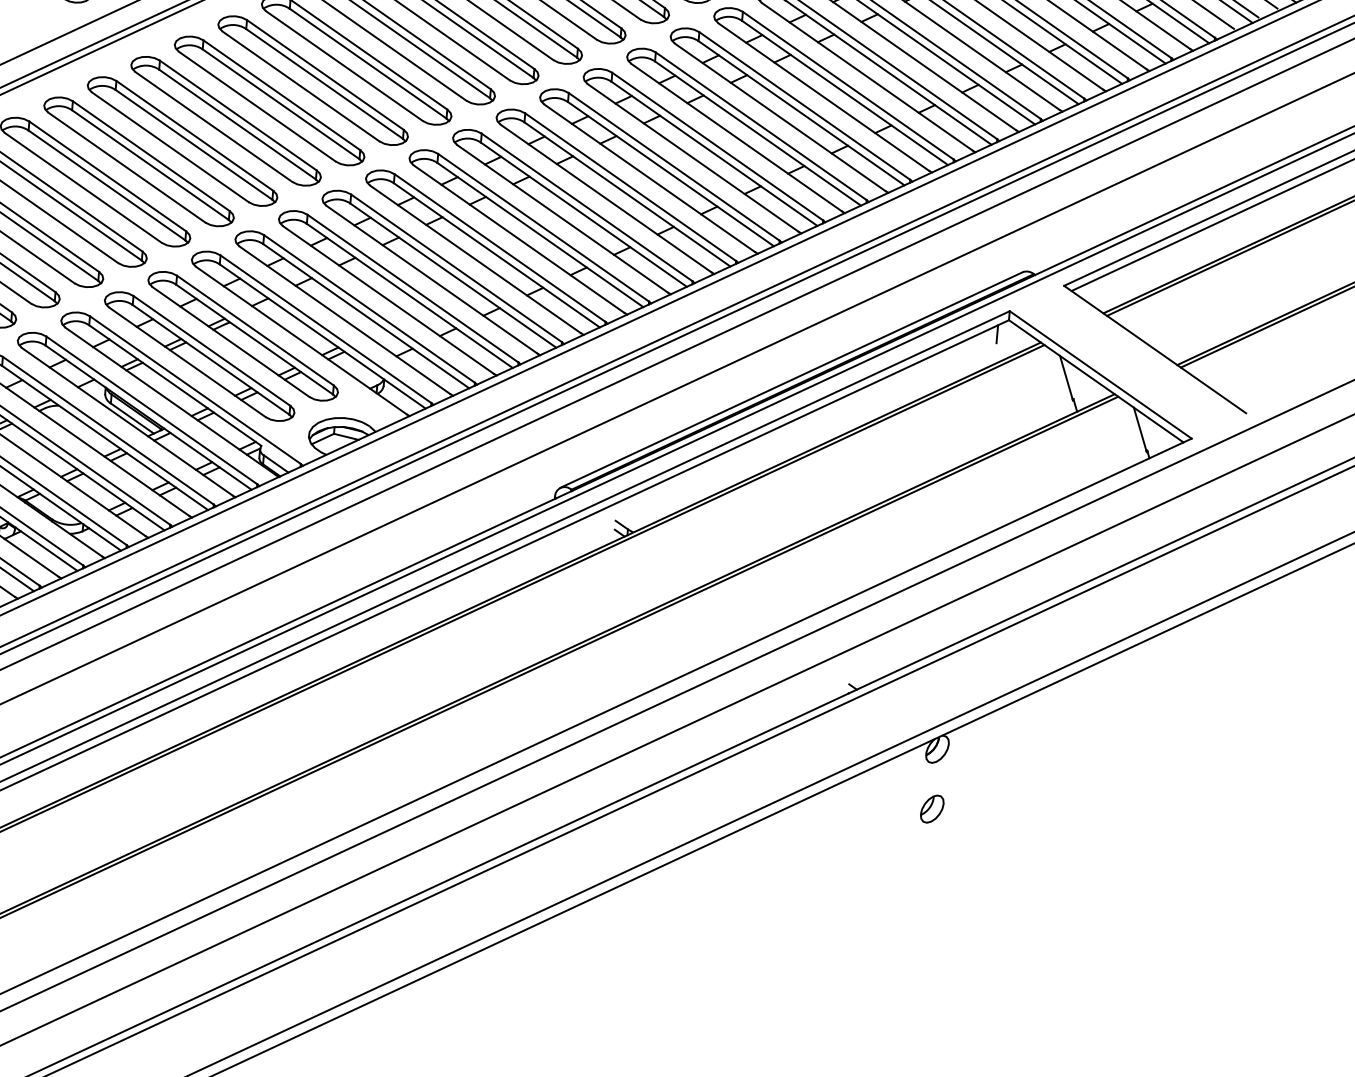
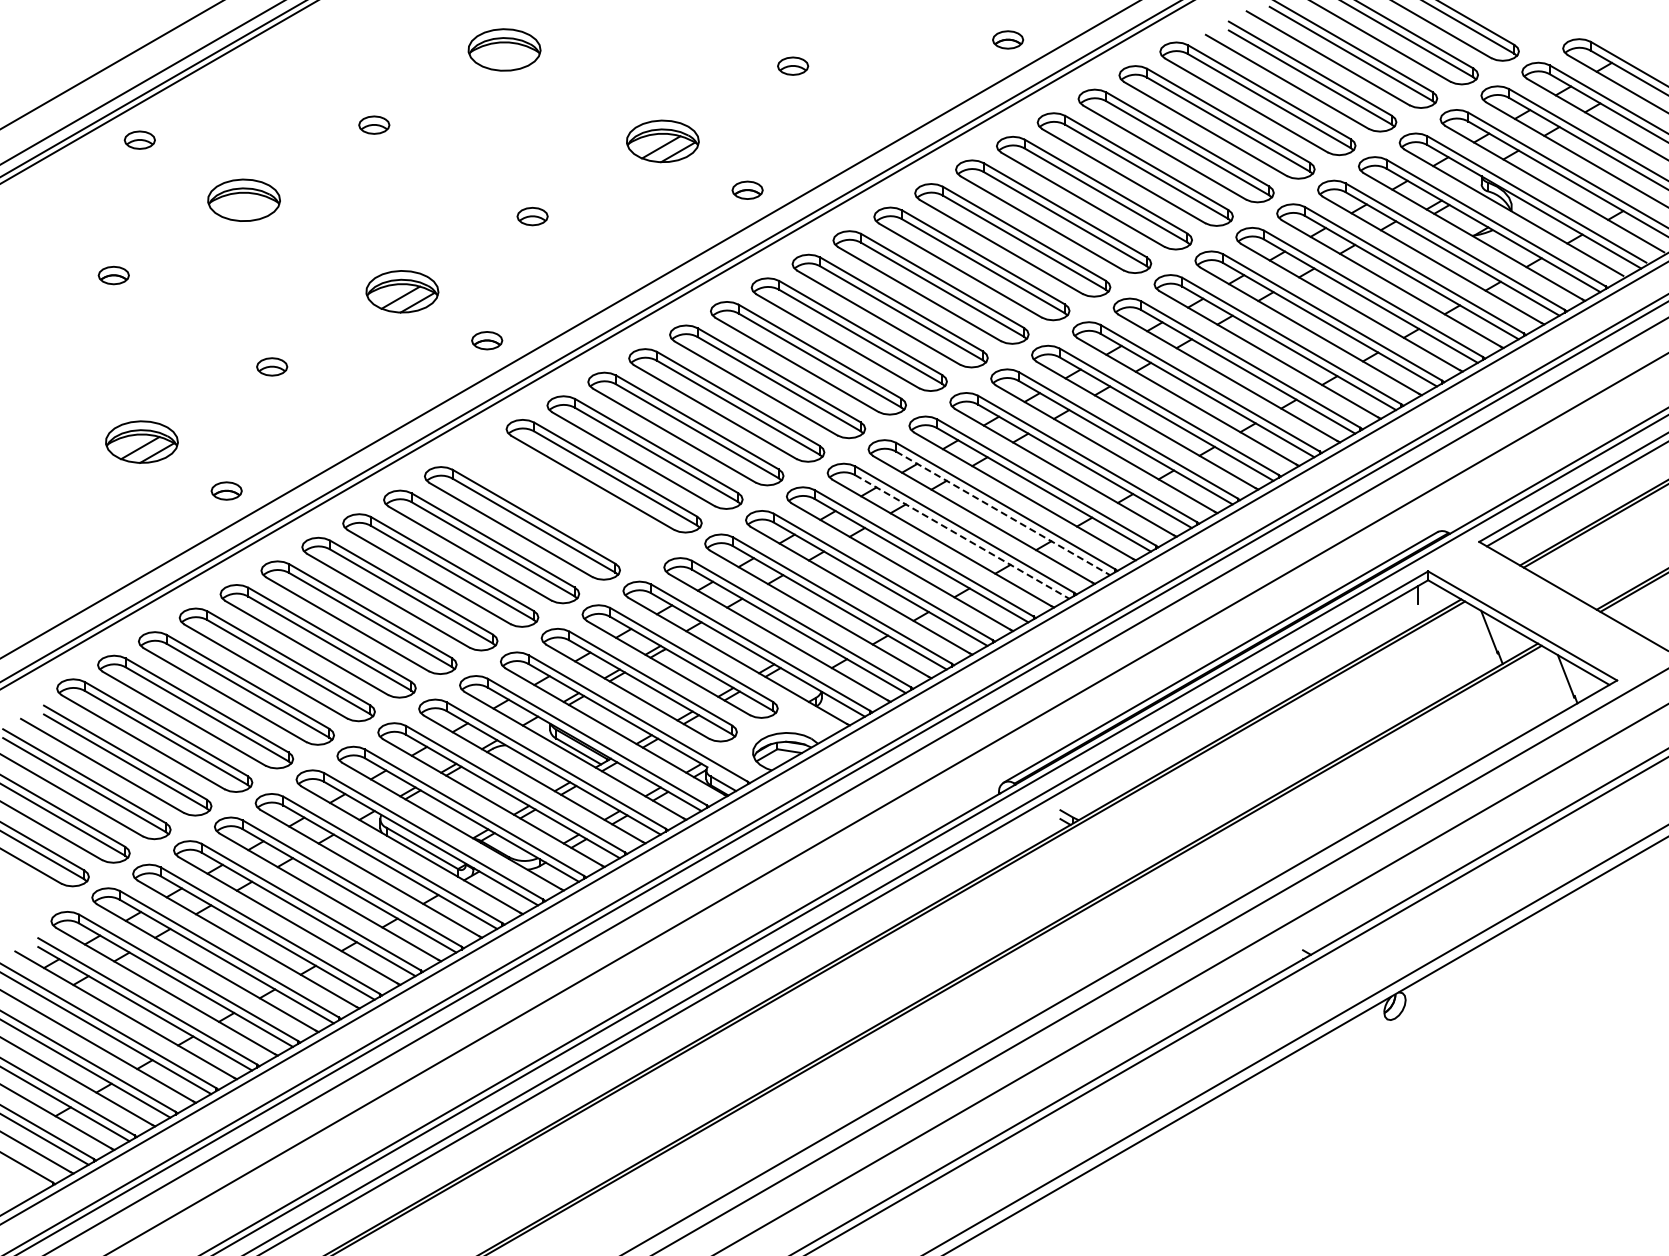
part: (138, 161) -> (562, 499), removed
line: (584, 214) -> (1003, 513), solid -> dashed
line: (540, 235) -> (962, 537), solid -> dashed
part: (931, 808) -> (1394, 1064), removed

